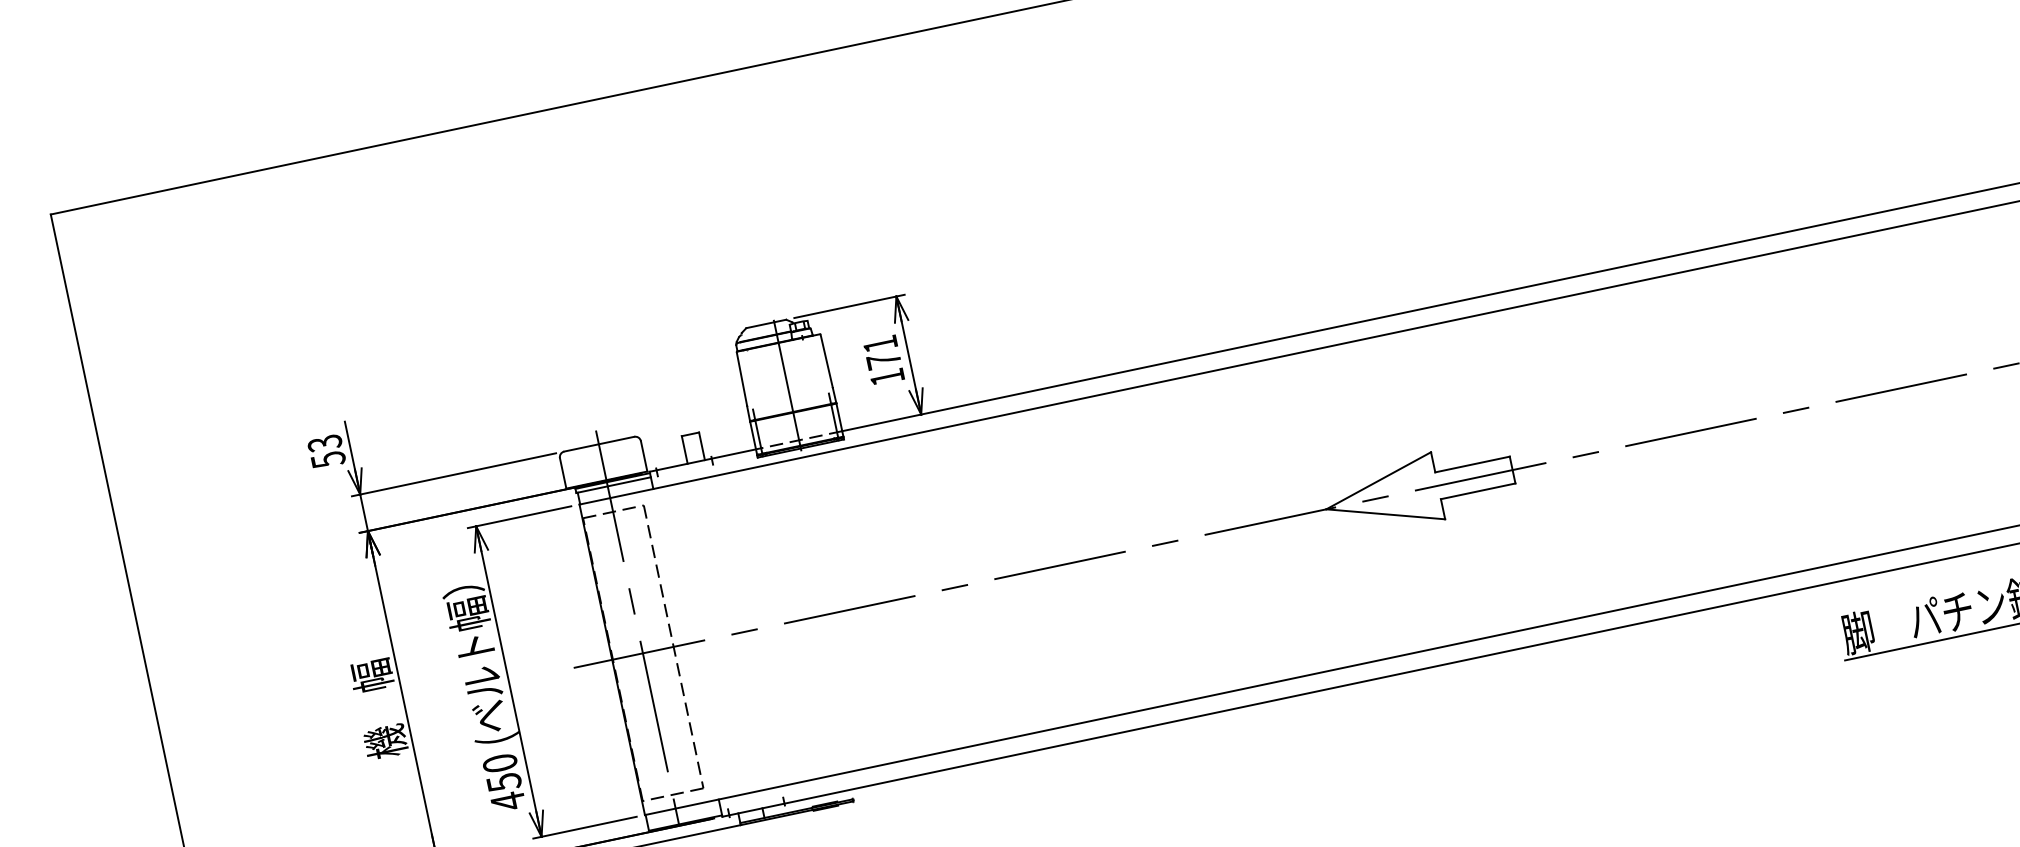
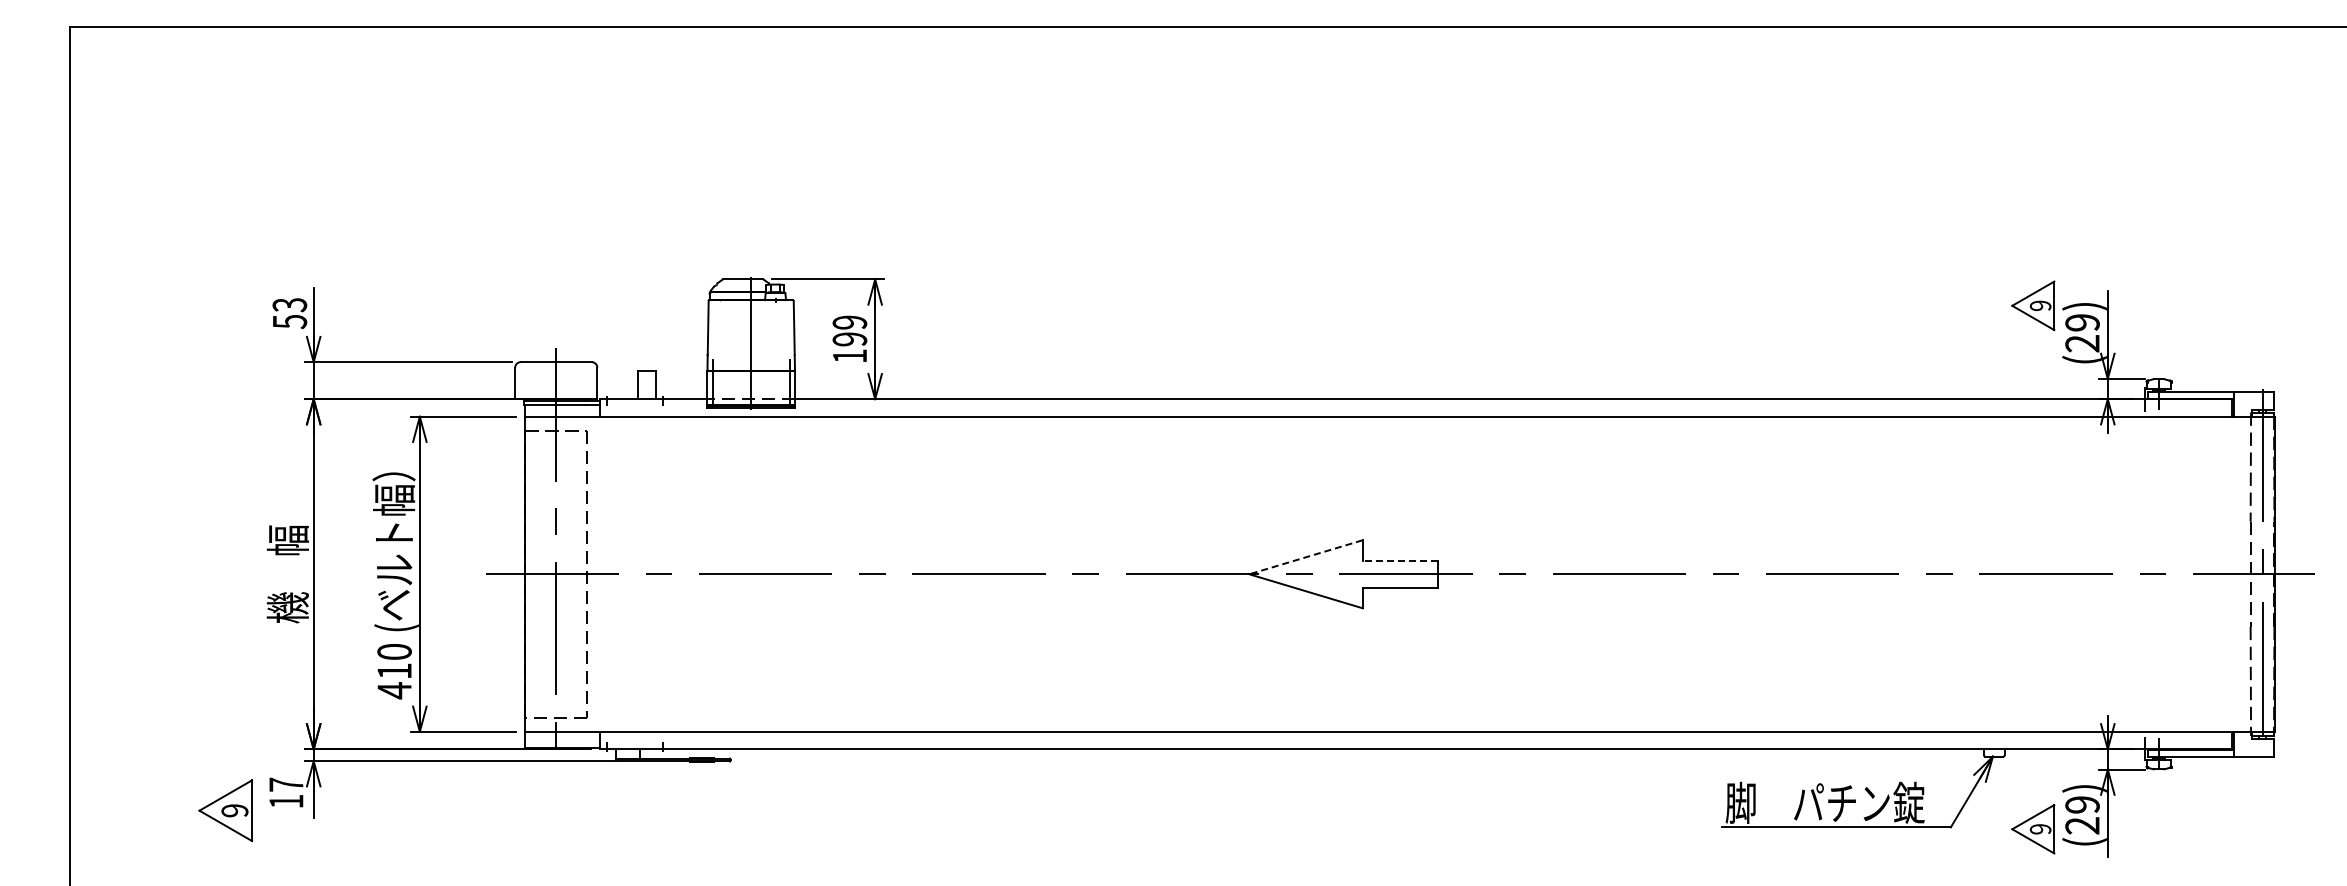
text: (881, 352) -> (849, 330), 171 -> 199
line: (1472, 464) -> (1400, 560), solid -> dashed
line: (1378, 481) -> (1305, 557), solid -> dashed
text: (504, 782) -> (394, 671), 450 -> 410

